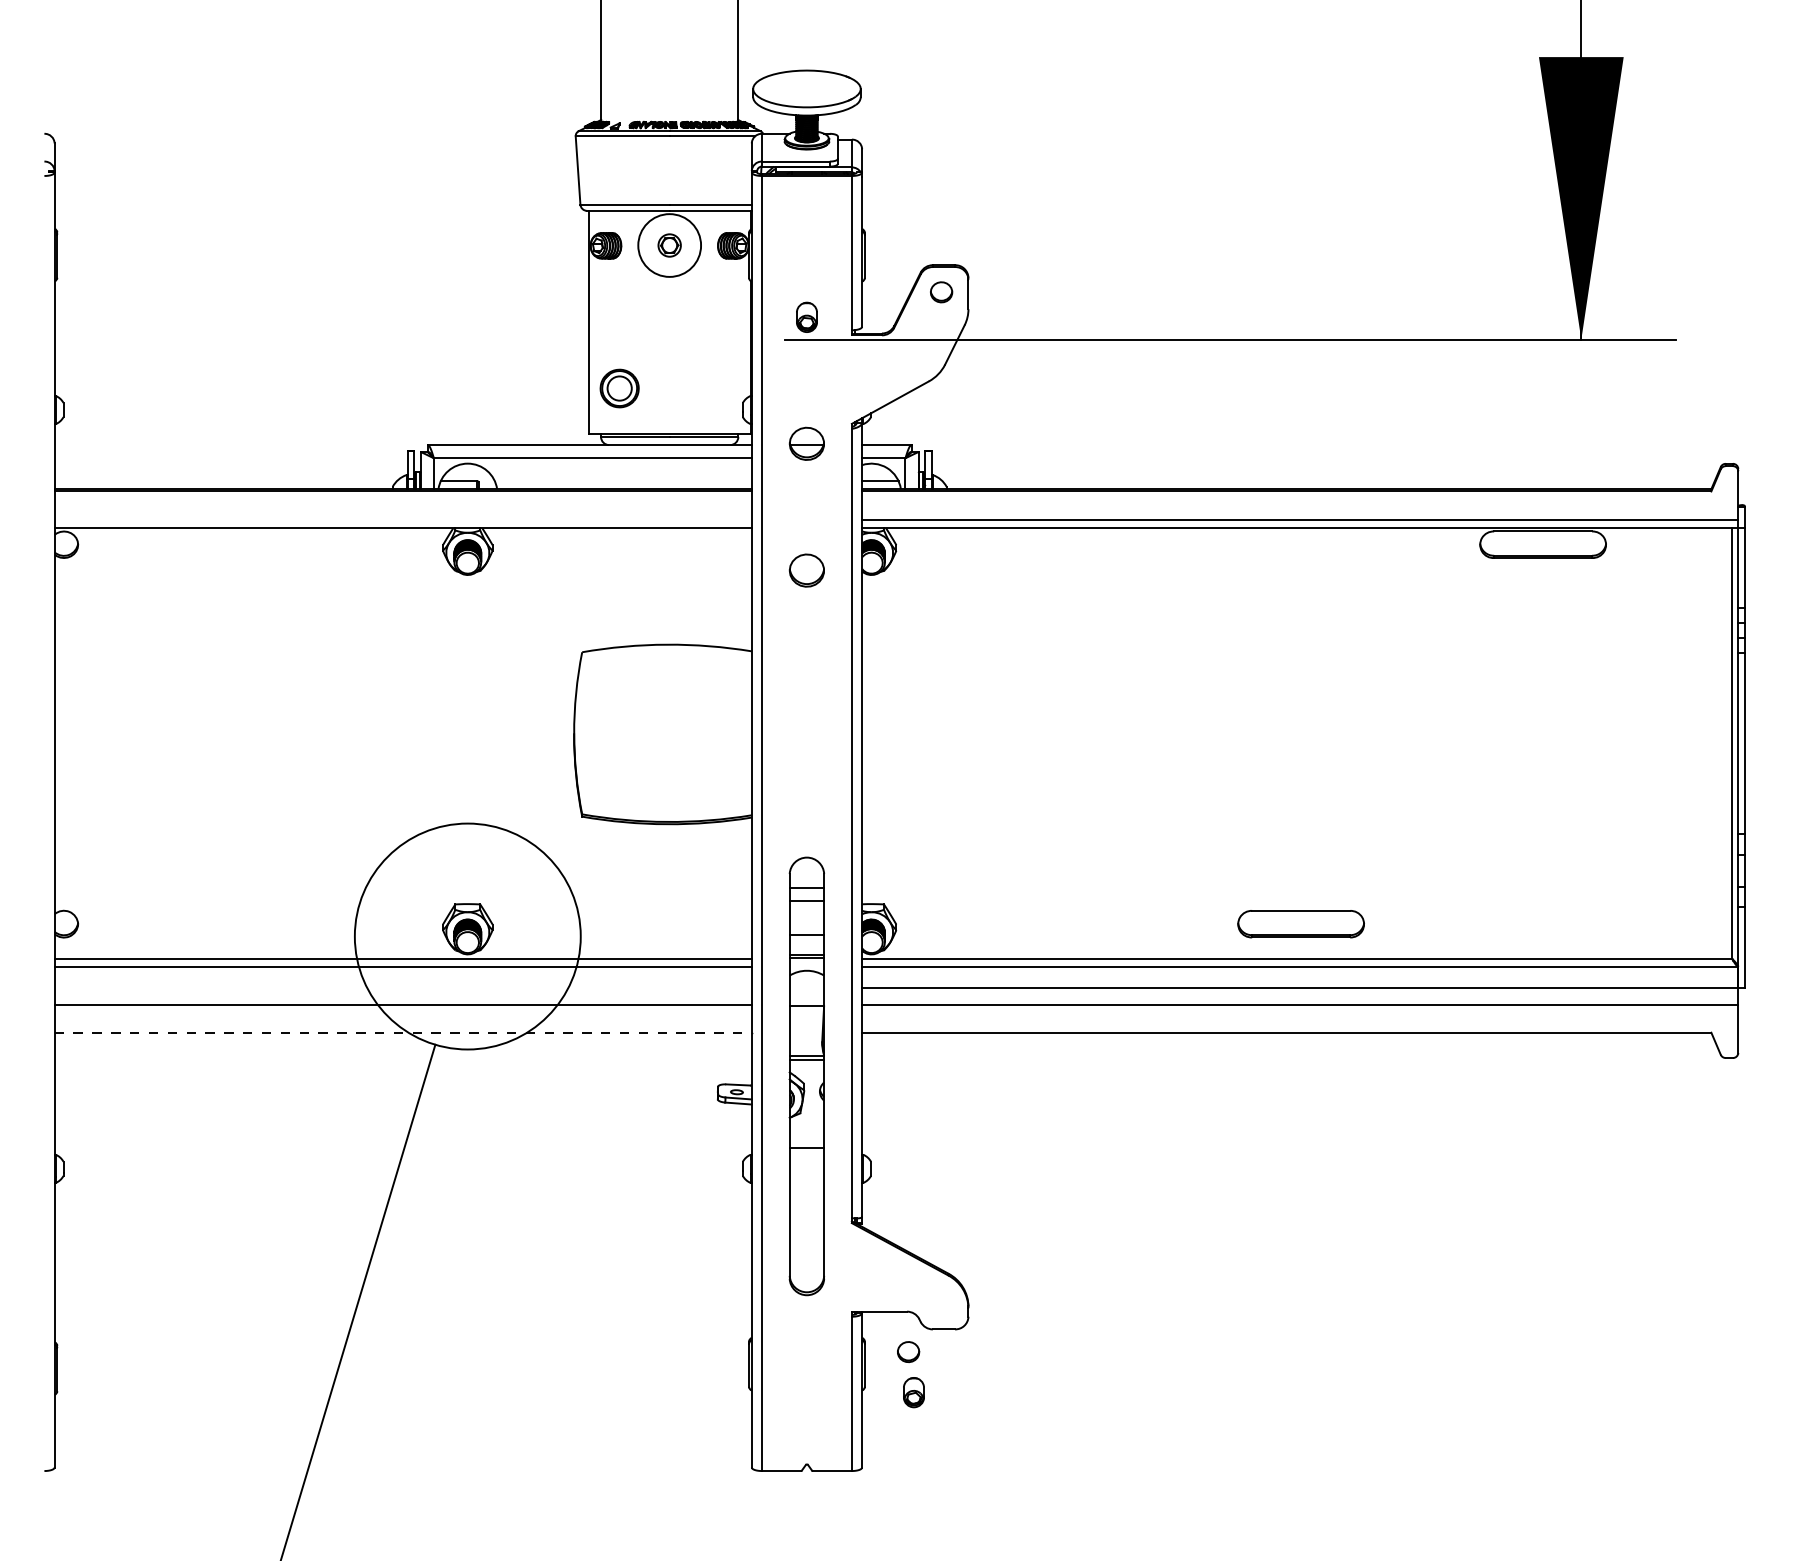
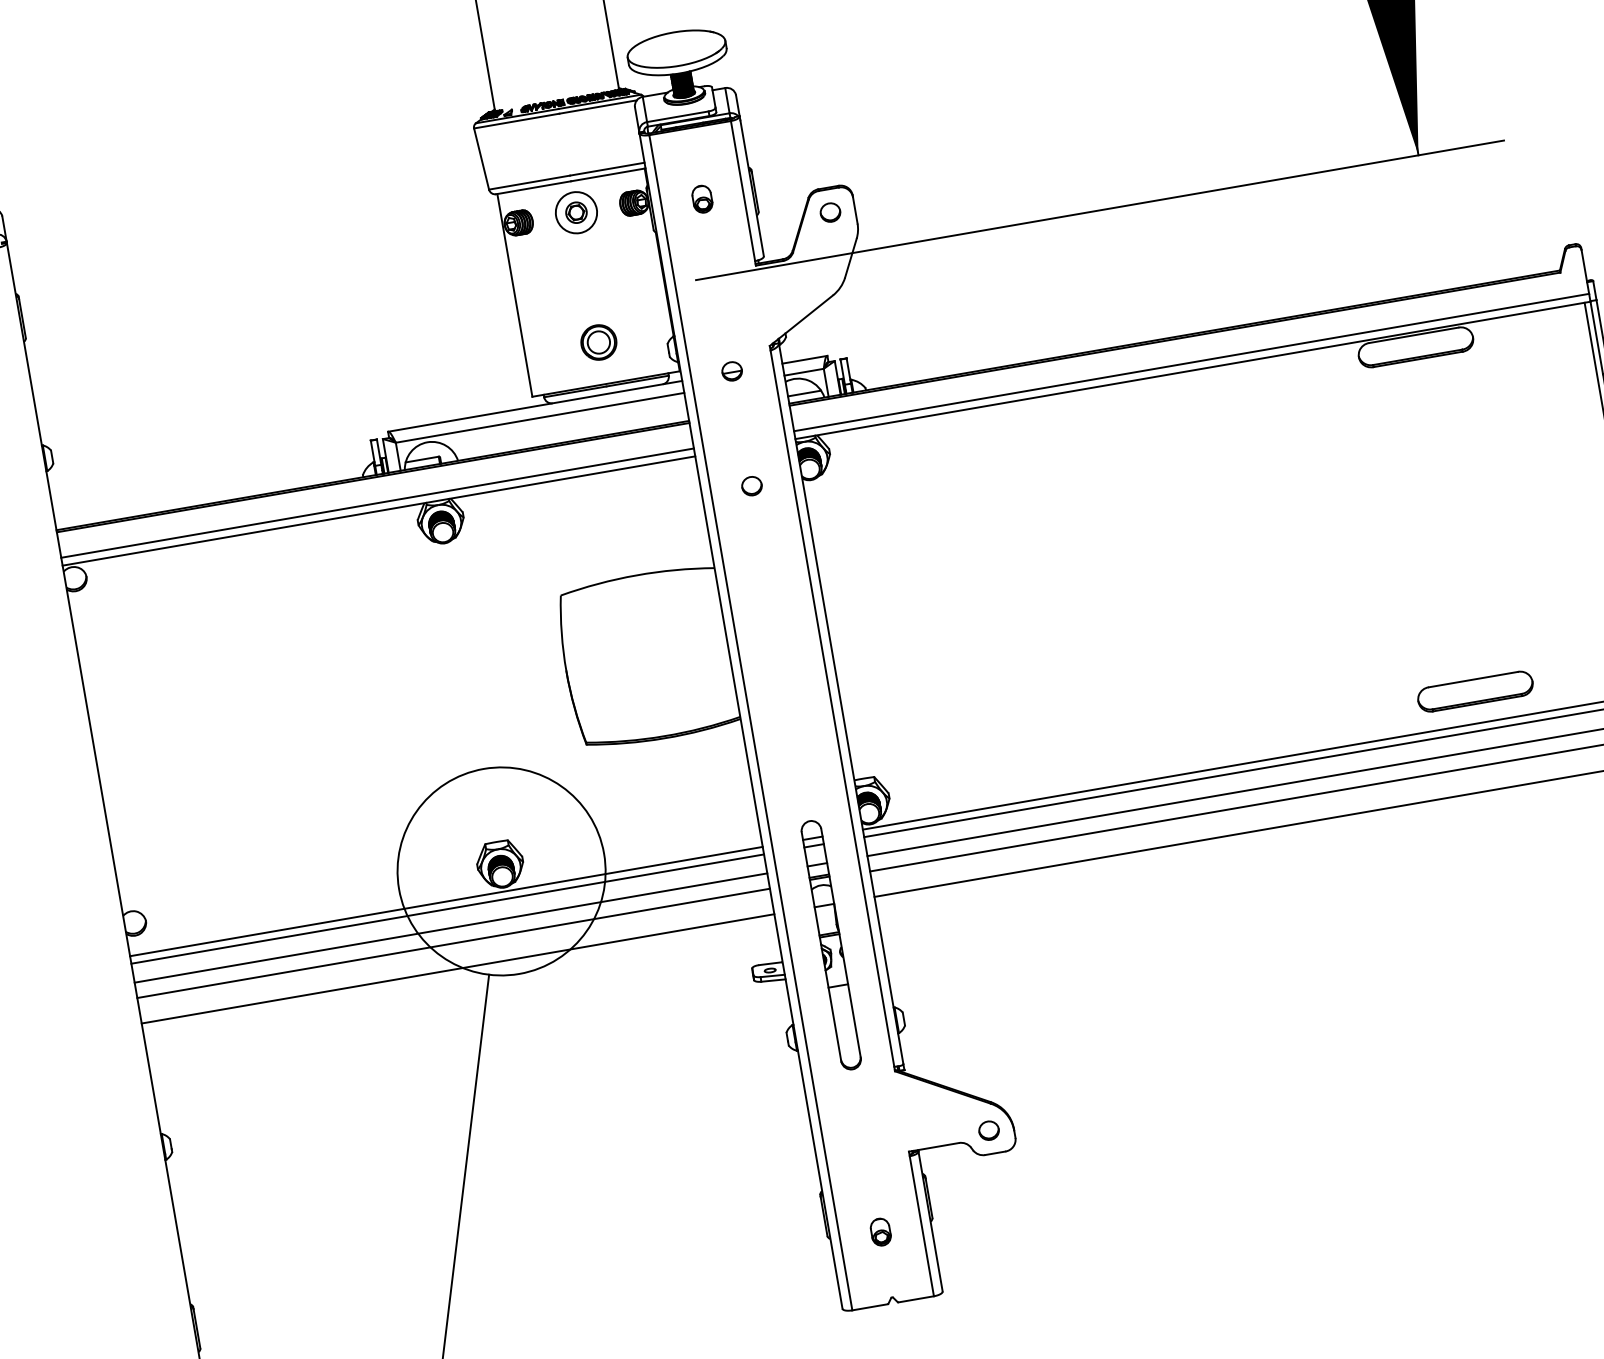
circle: (669, 245) -> (576, 212), size x0.71
part: (806, 316) -> (701, 198), moved
part: (619, 388) -> (598, 342), moved
part: (806, 444) -> (731, 371), size x0.62
line: (402, 519) -> (376, 503), added
part: (806, 570) -> (751, 486), size x0.62
part: (1300, 924) -> (1474, 692), moved
line: (402, 987) -> (450, 927), added
line: (403, 1032) -> (458, 968), dashed -> solid
part: (806, 1076) -> (830, 945), size x0.62
part: (908, 1351) -> (988, 1130), moved
part: (913, 1392) -> (880, 1232), moved

